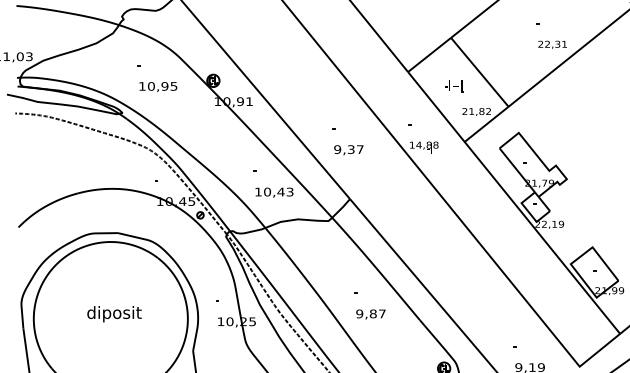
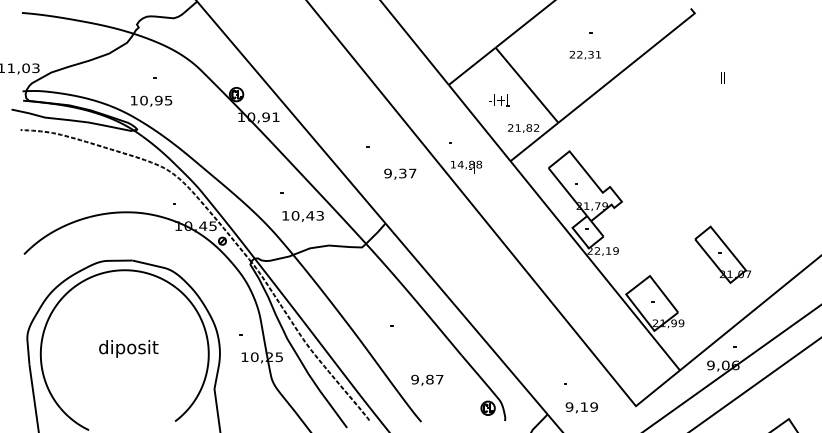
text: (551, 44) -> (584, 54), moved
text: (158, 86) -> (151, 100), moved
text: (349, 149) -> (400, 173), moved
text: (371, 313) -> (427, 379), moved

